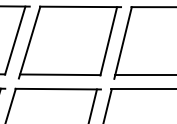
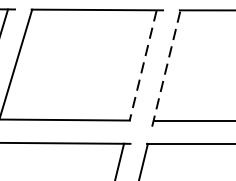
line: (108, 41) -> (142, 66), solid -> dashed
line: (123, 43) -> (167, 69), solid -> dashed

